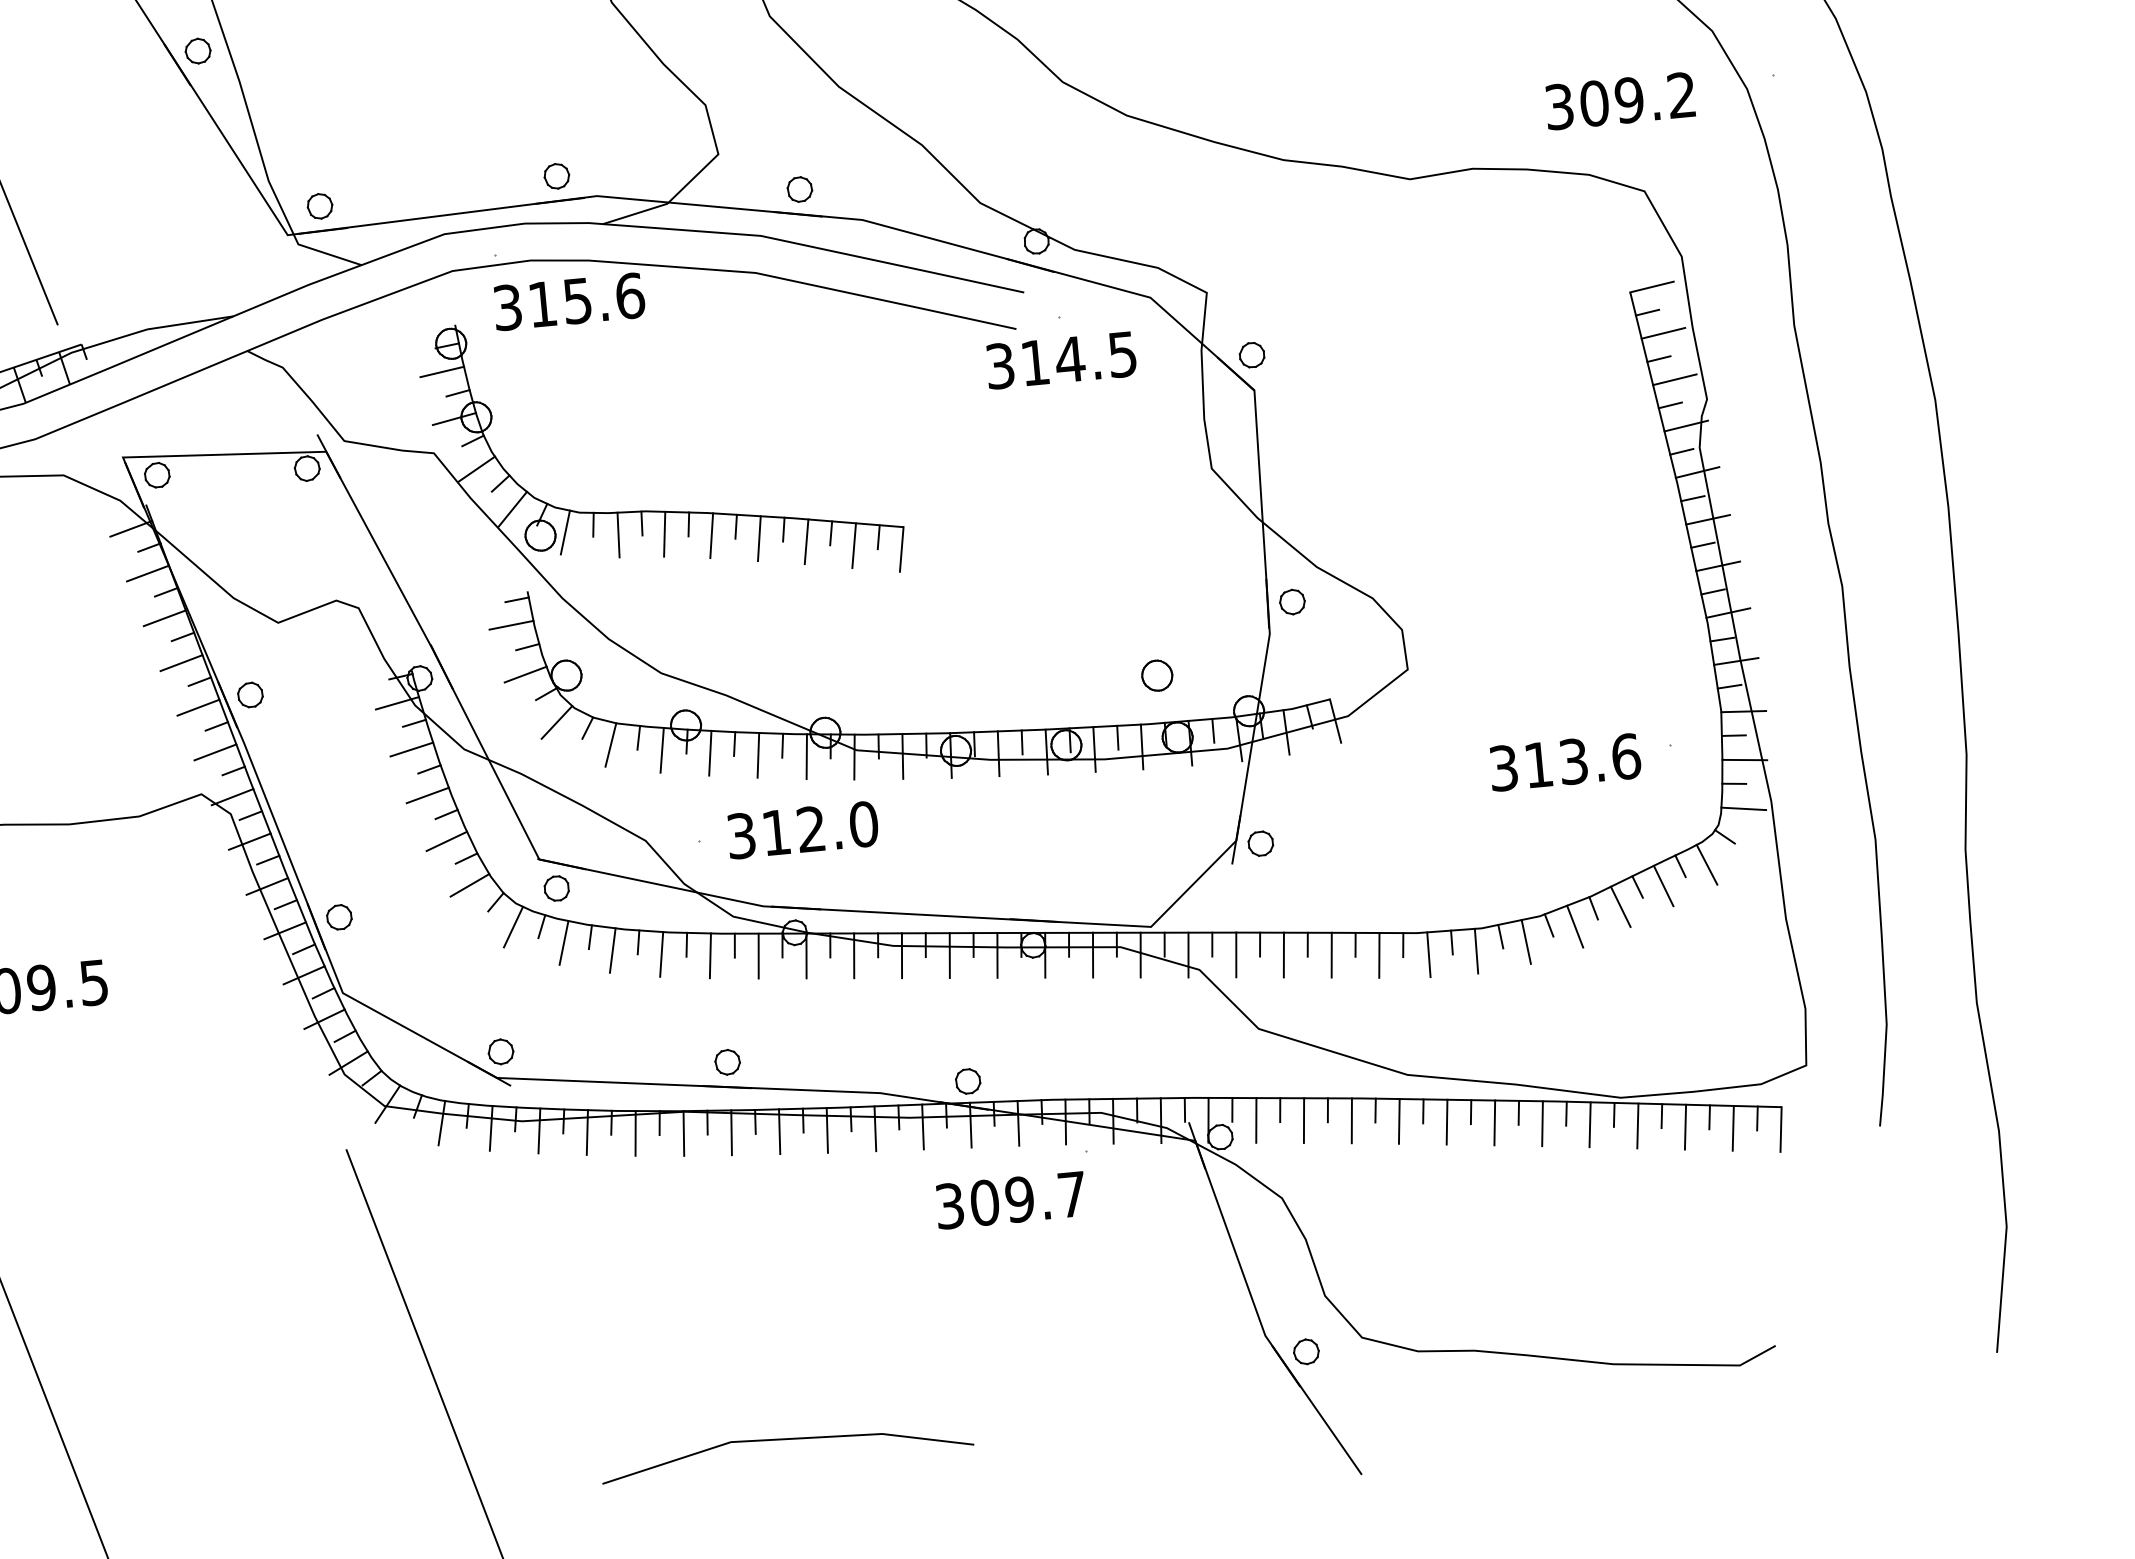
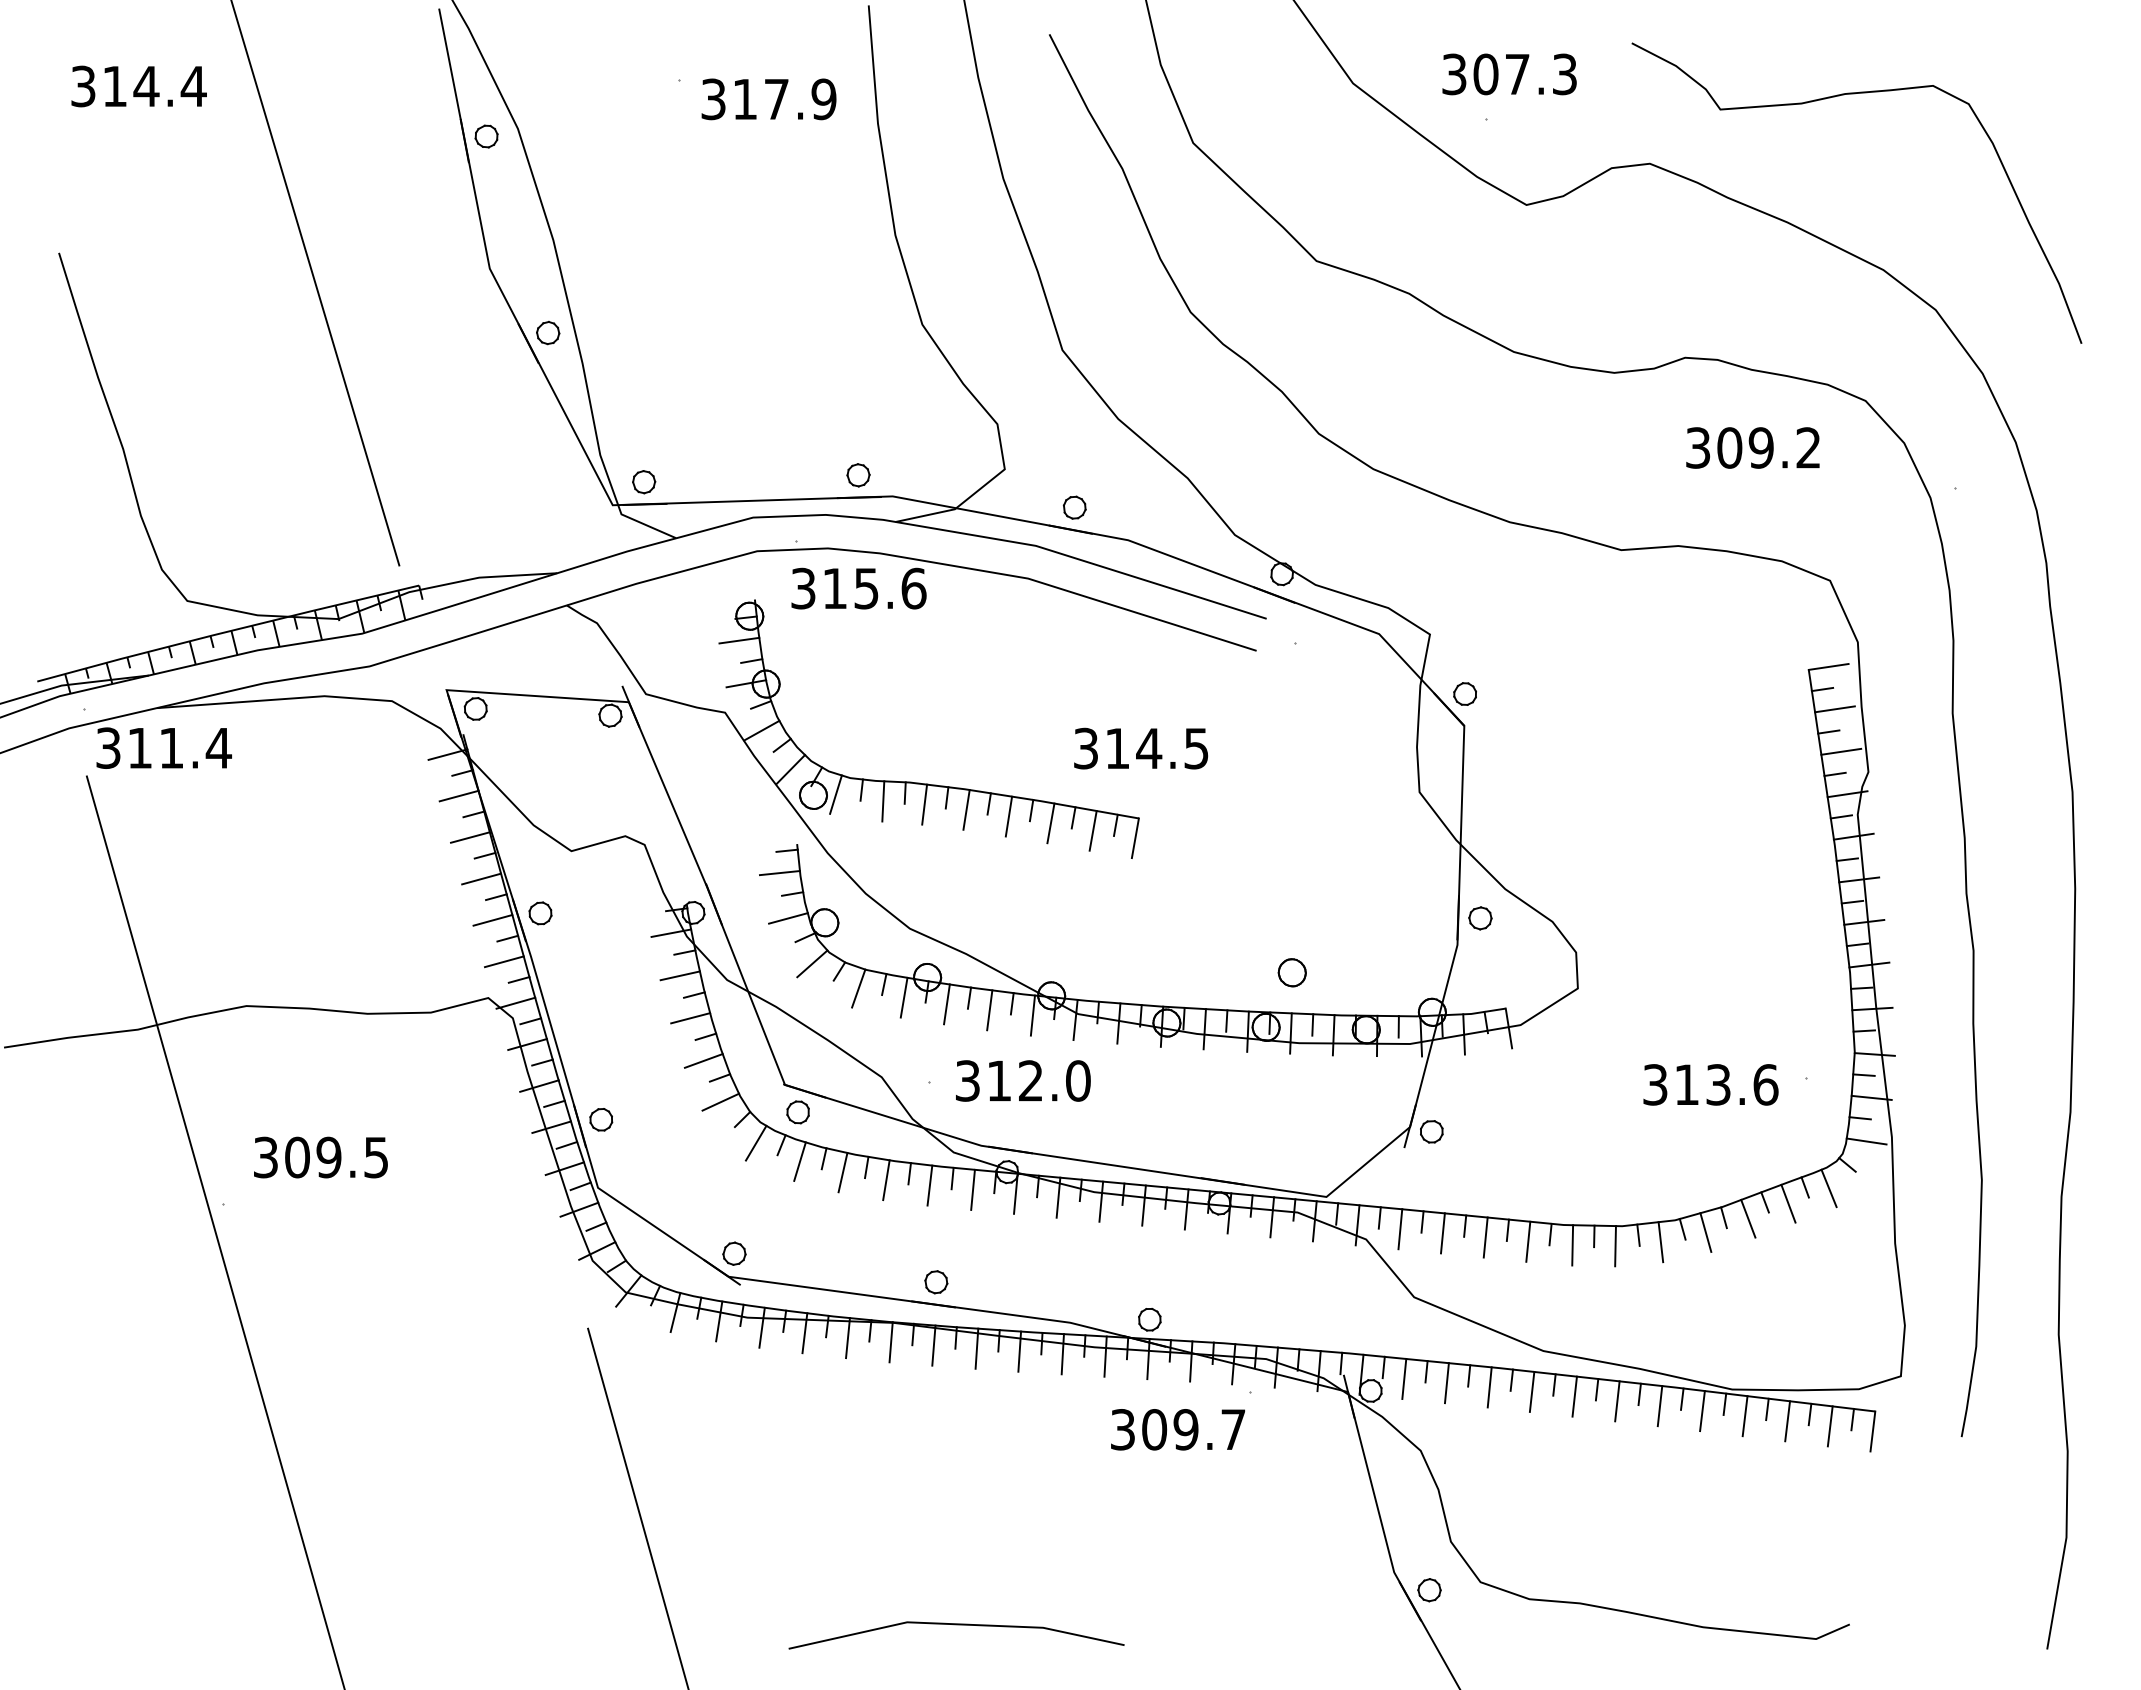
text: (1619, 100) -> (1752, 447), moved
text: (1061, 360) -> (1141, 748), moved
part: (1156, 675) -> (1291, 972), moved

